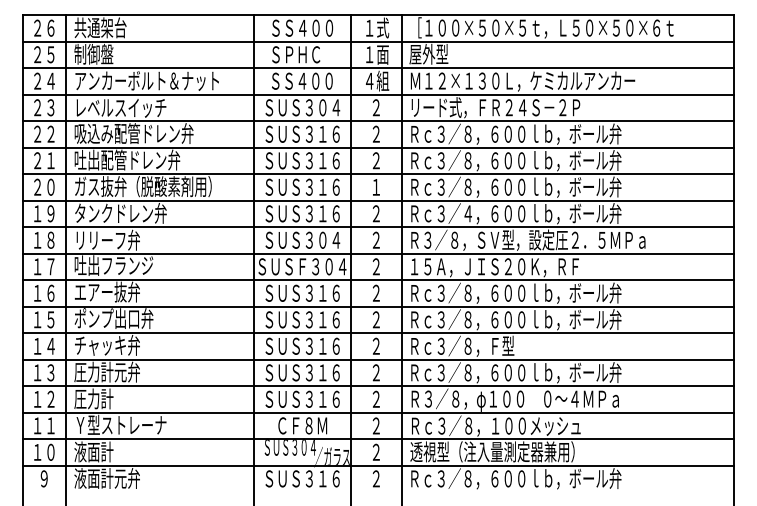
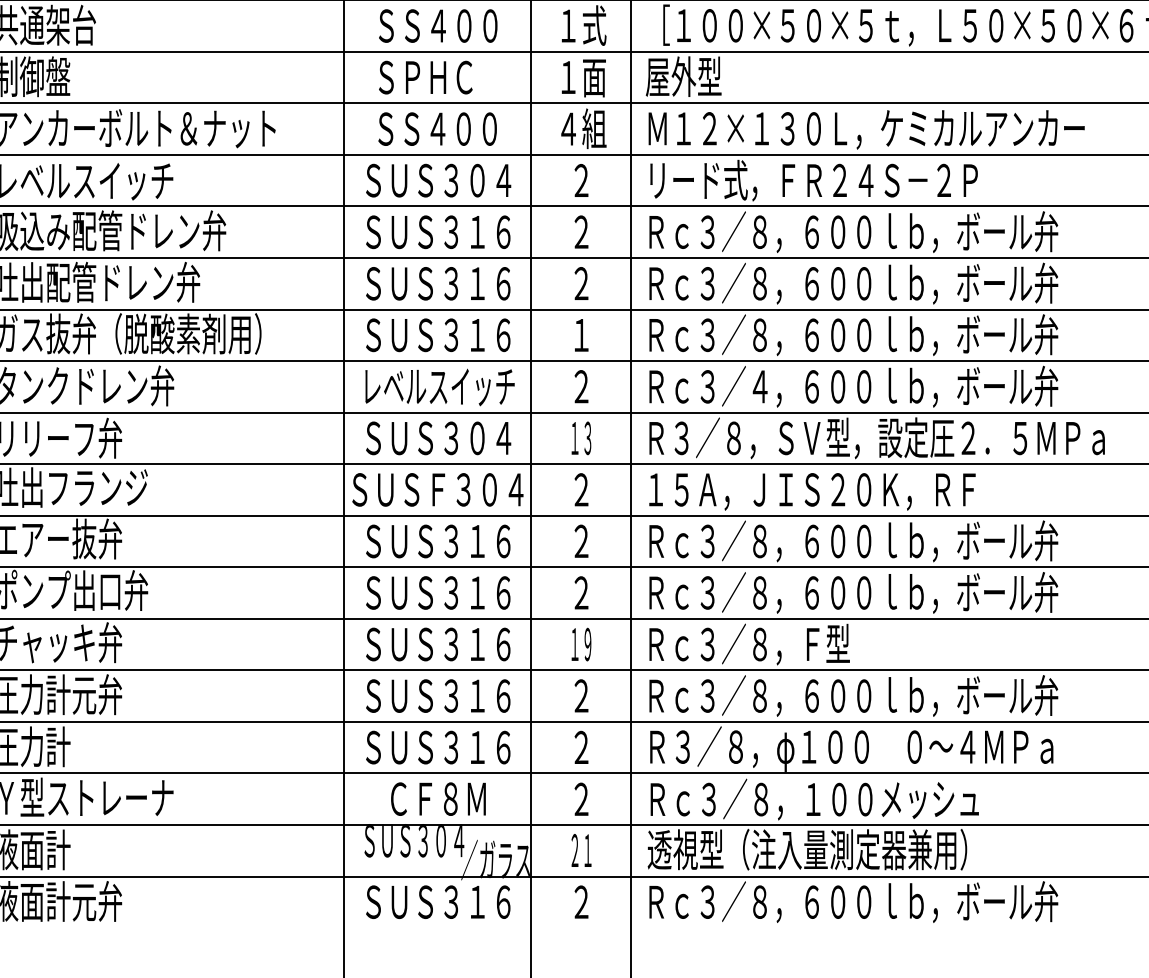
text: (303, 213) -> (439, 386), ＳＵＳ３１６ -> レベルスイッチ
text: (376, 239) -> (581, 436), ２ -> １３
text: (376, 345) -> (581, 642), ２ -> １９
text: (376, 451) -> (581, 848), ２ -> ２１

